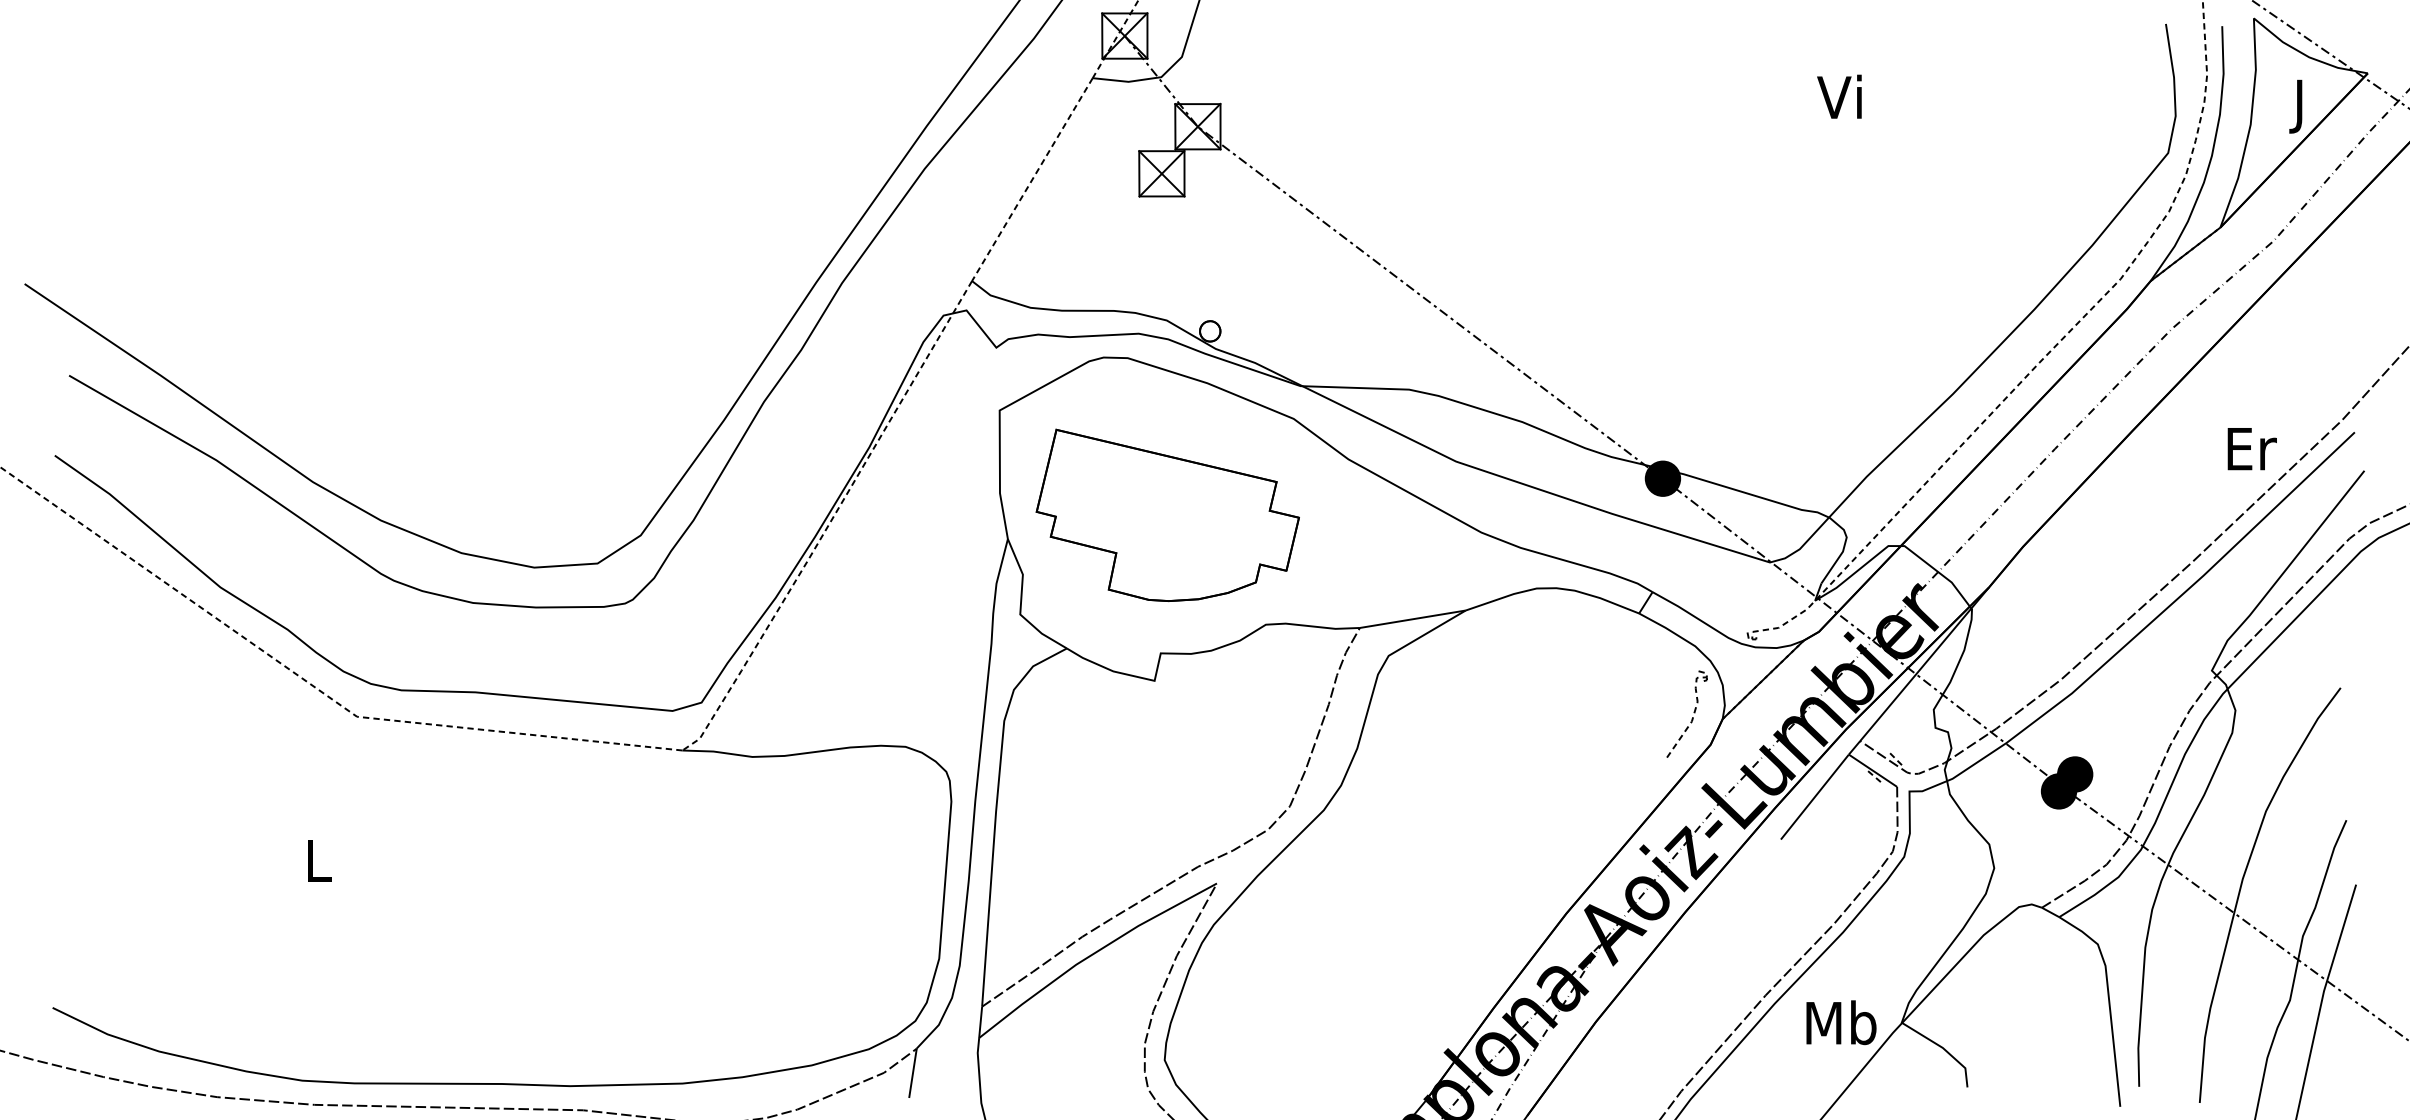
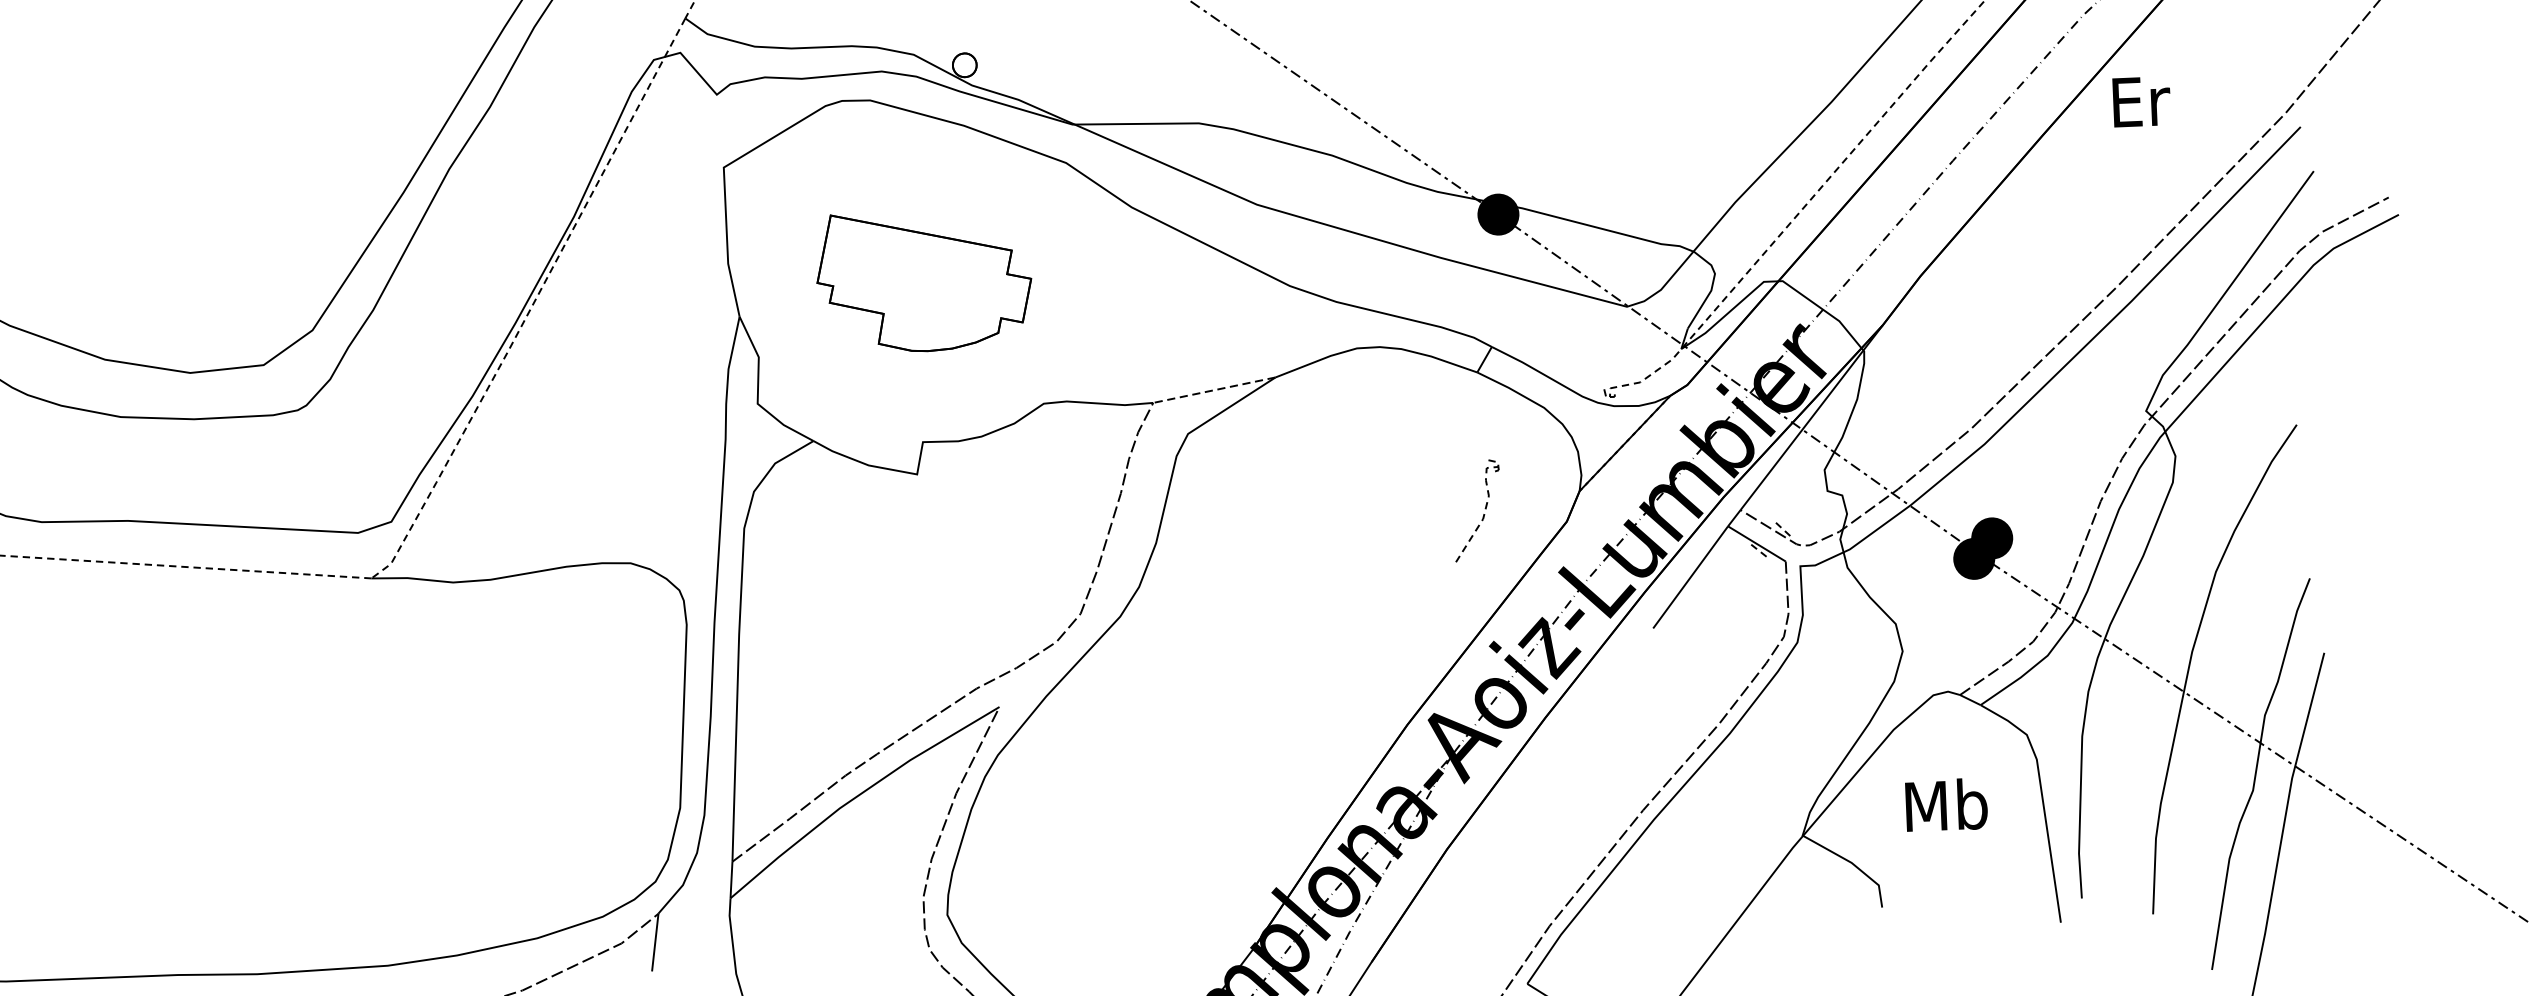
text: (2251, 449) -> (2140, 102), moved
part: (1167, 515) -> (924, 281), size x0.7
line: (1412, 619) -> (1214, 390), solid -> dashed
part: (1693, 712) -> (1484, 508), moved
text: (1841, 1022) -> (1946, 804), moved

